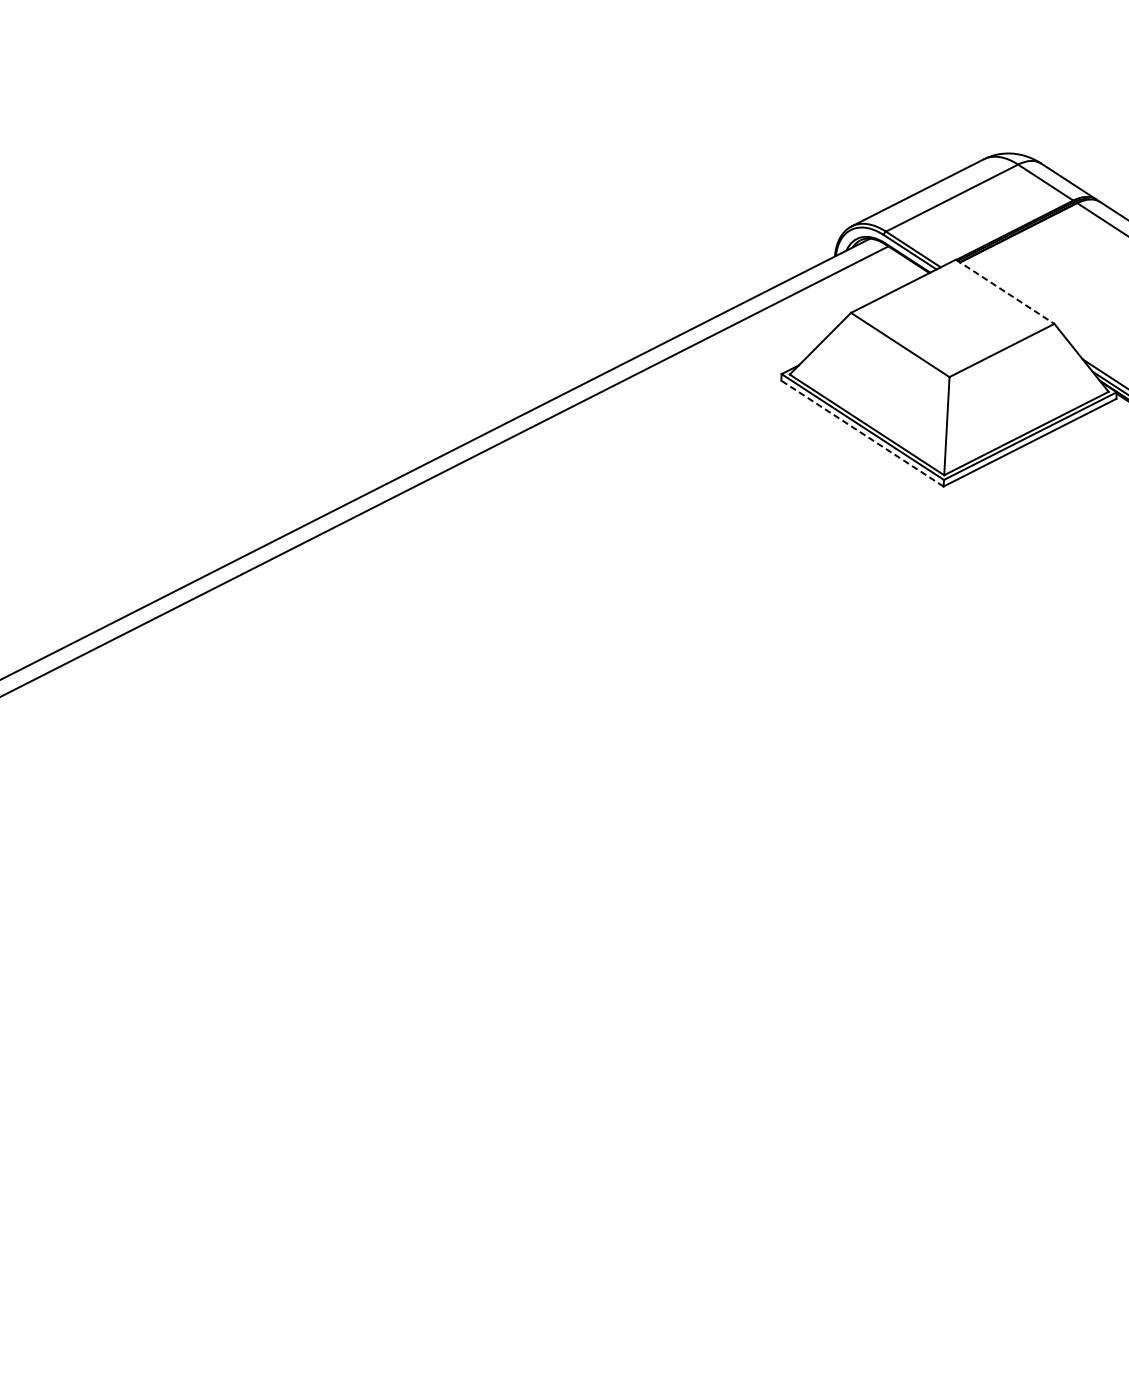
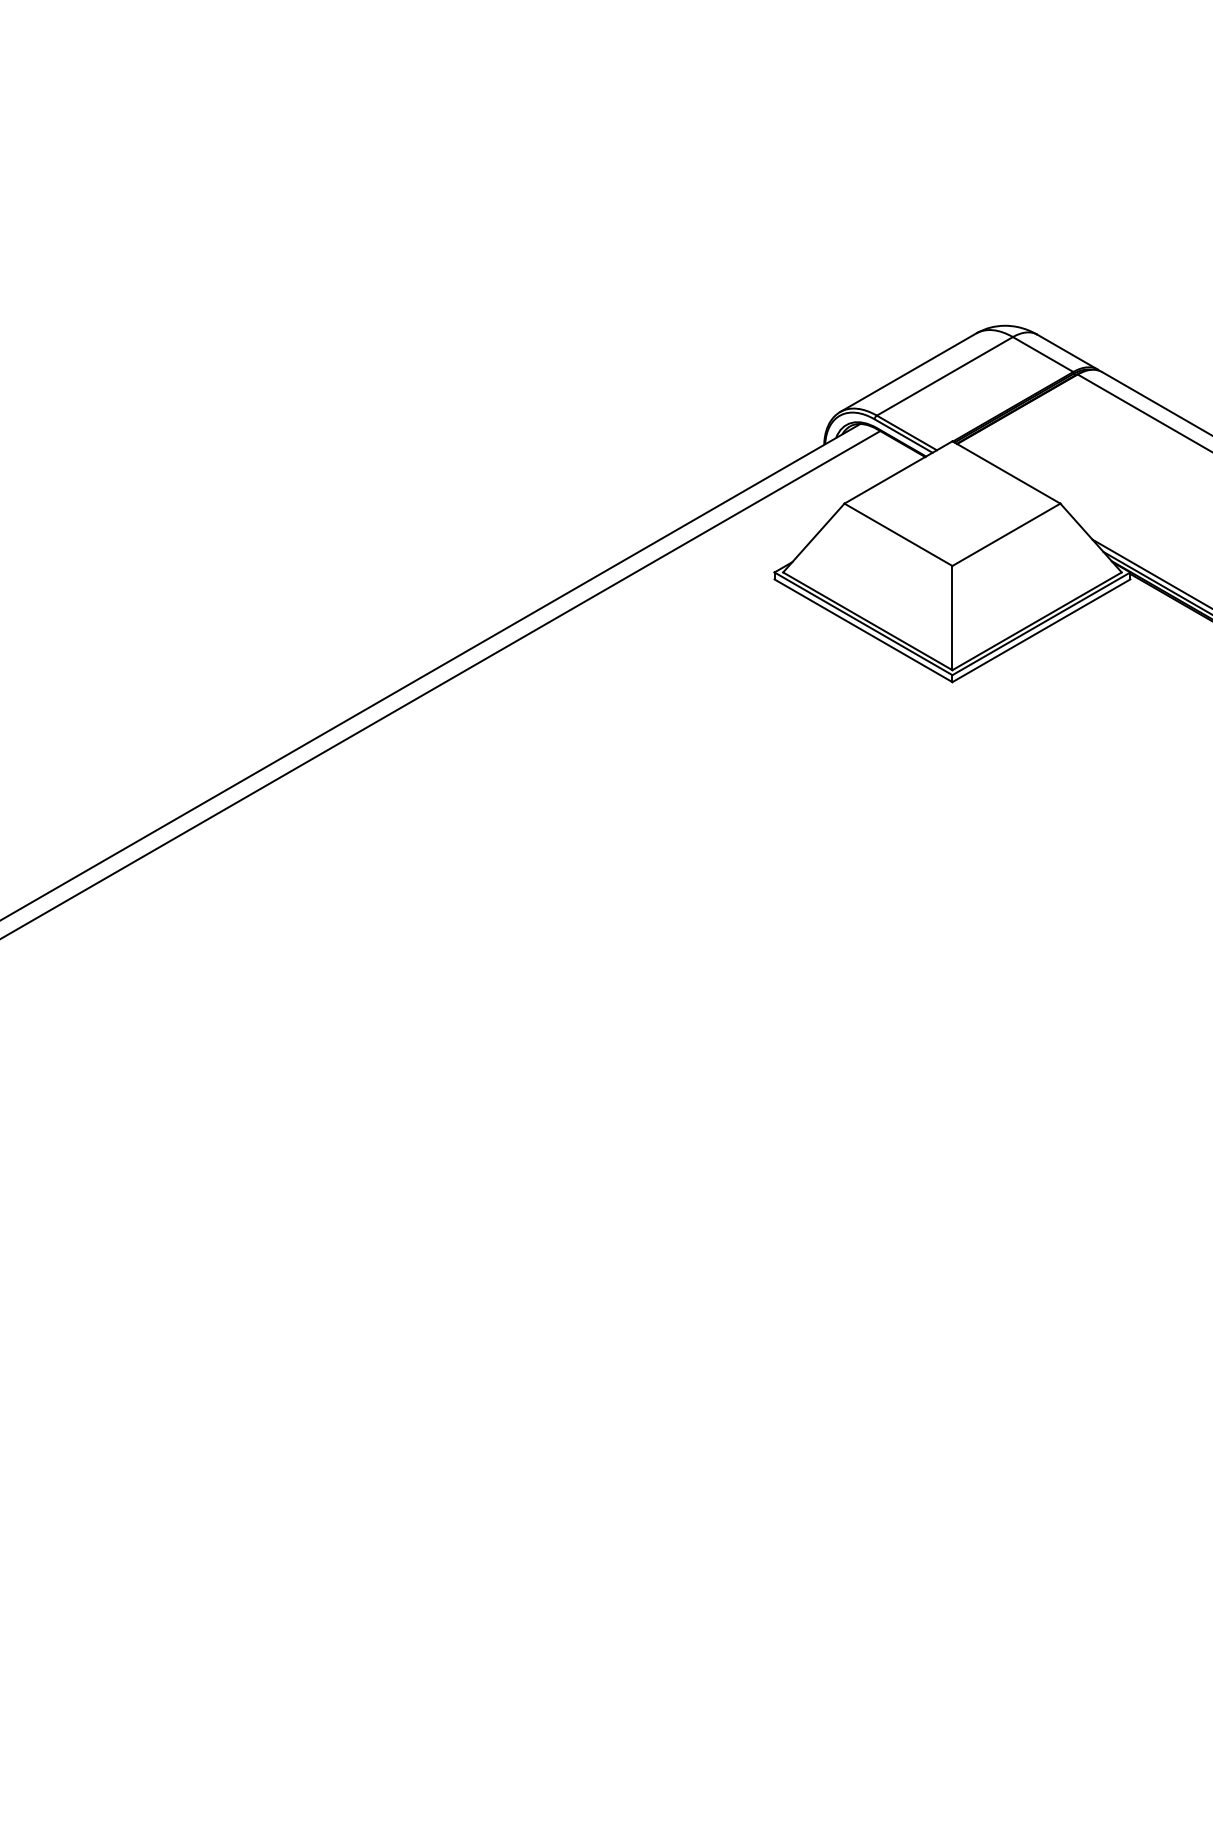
line: (1005, 291) -> (1006, 472), dashed -> solid
line: (862, 433) -> (863, 630), dashed -> solid

